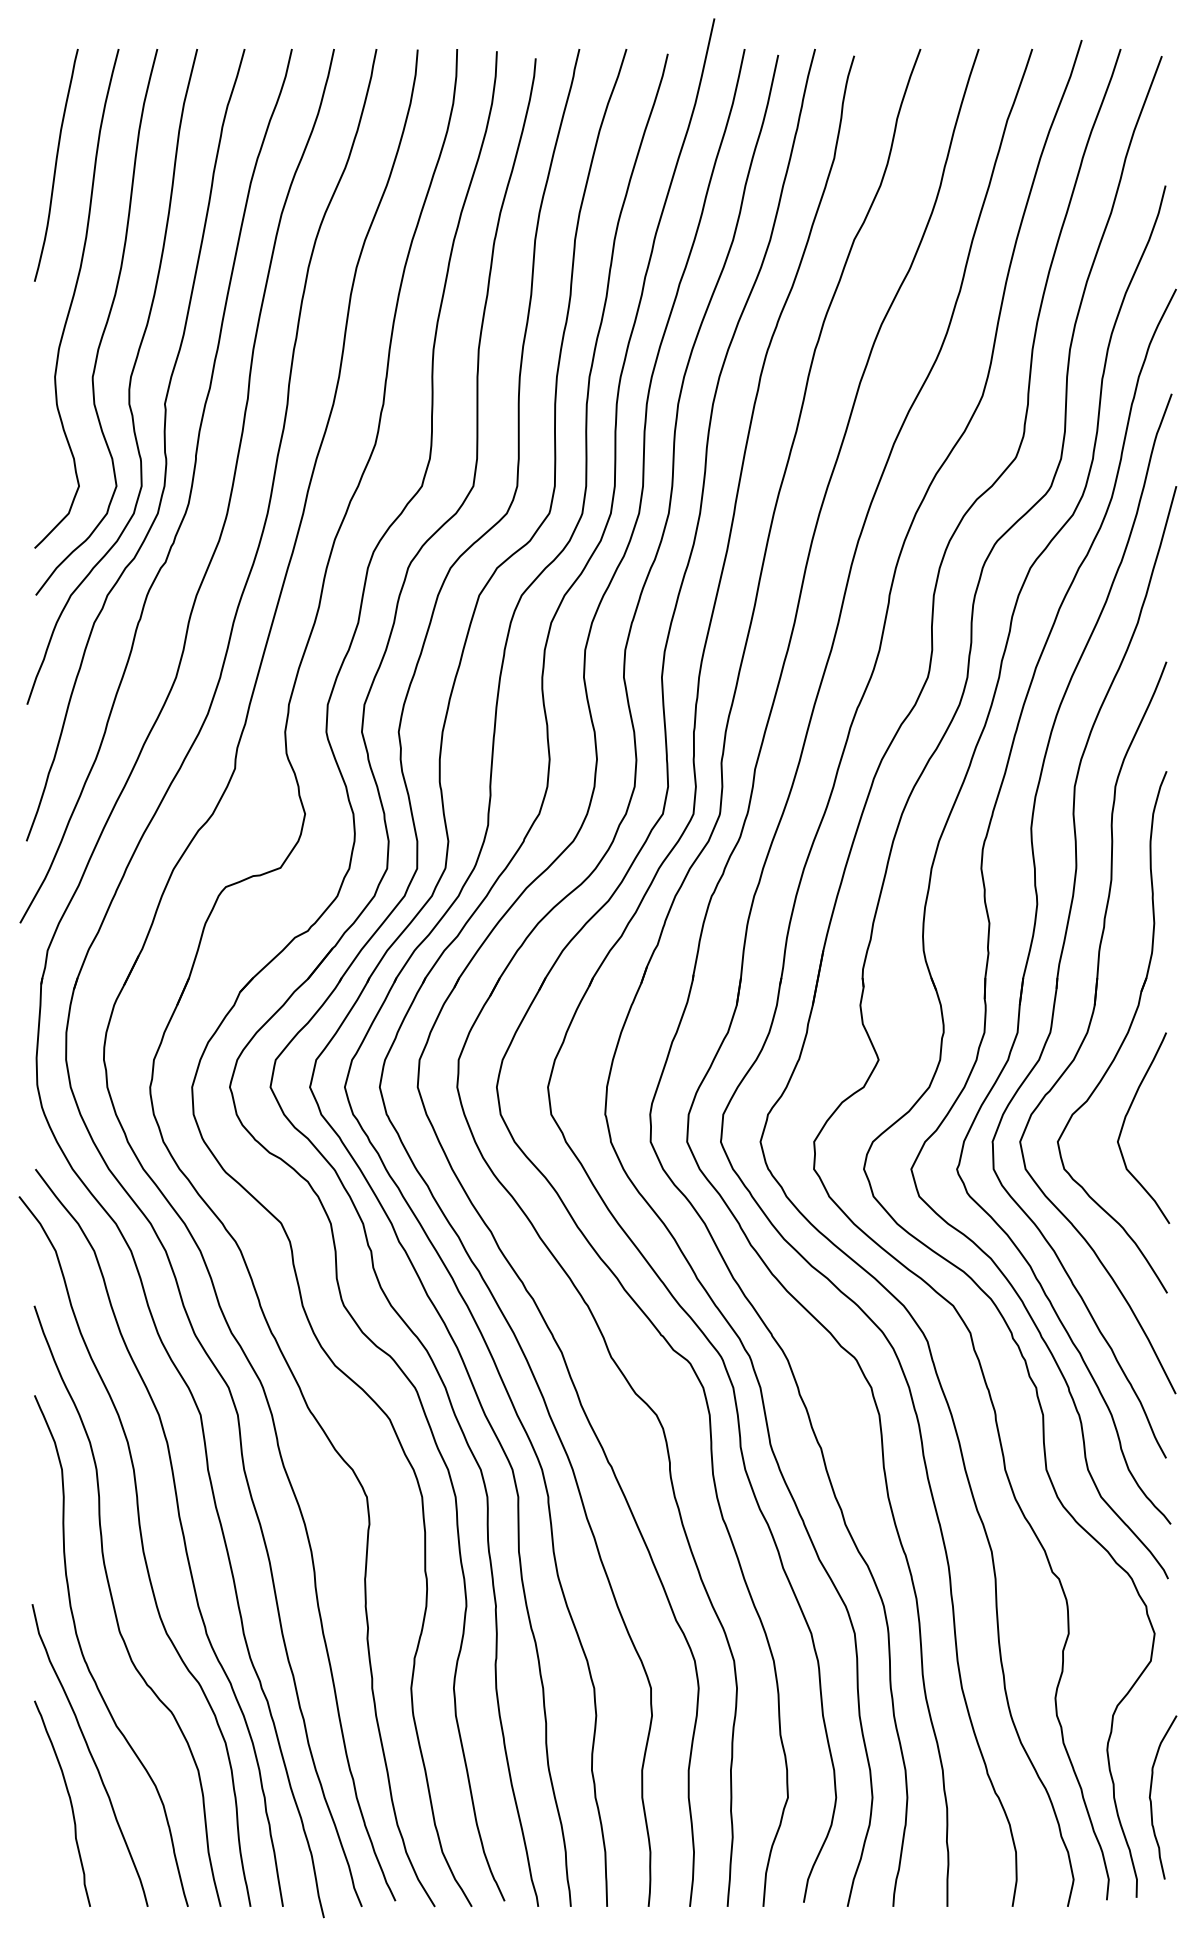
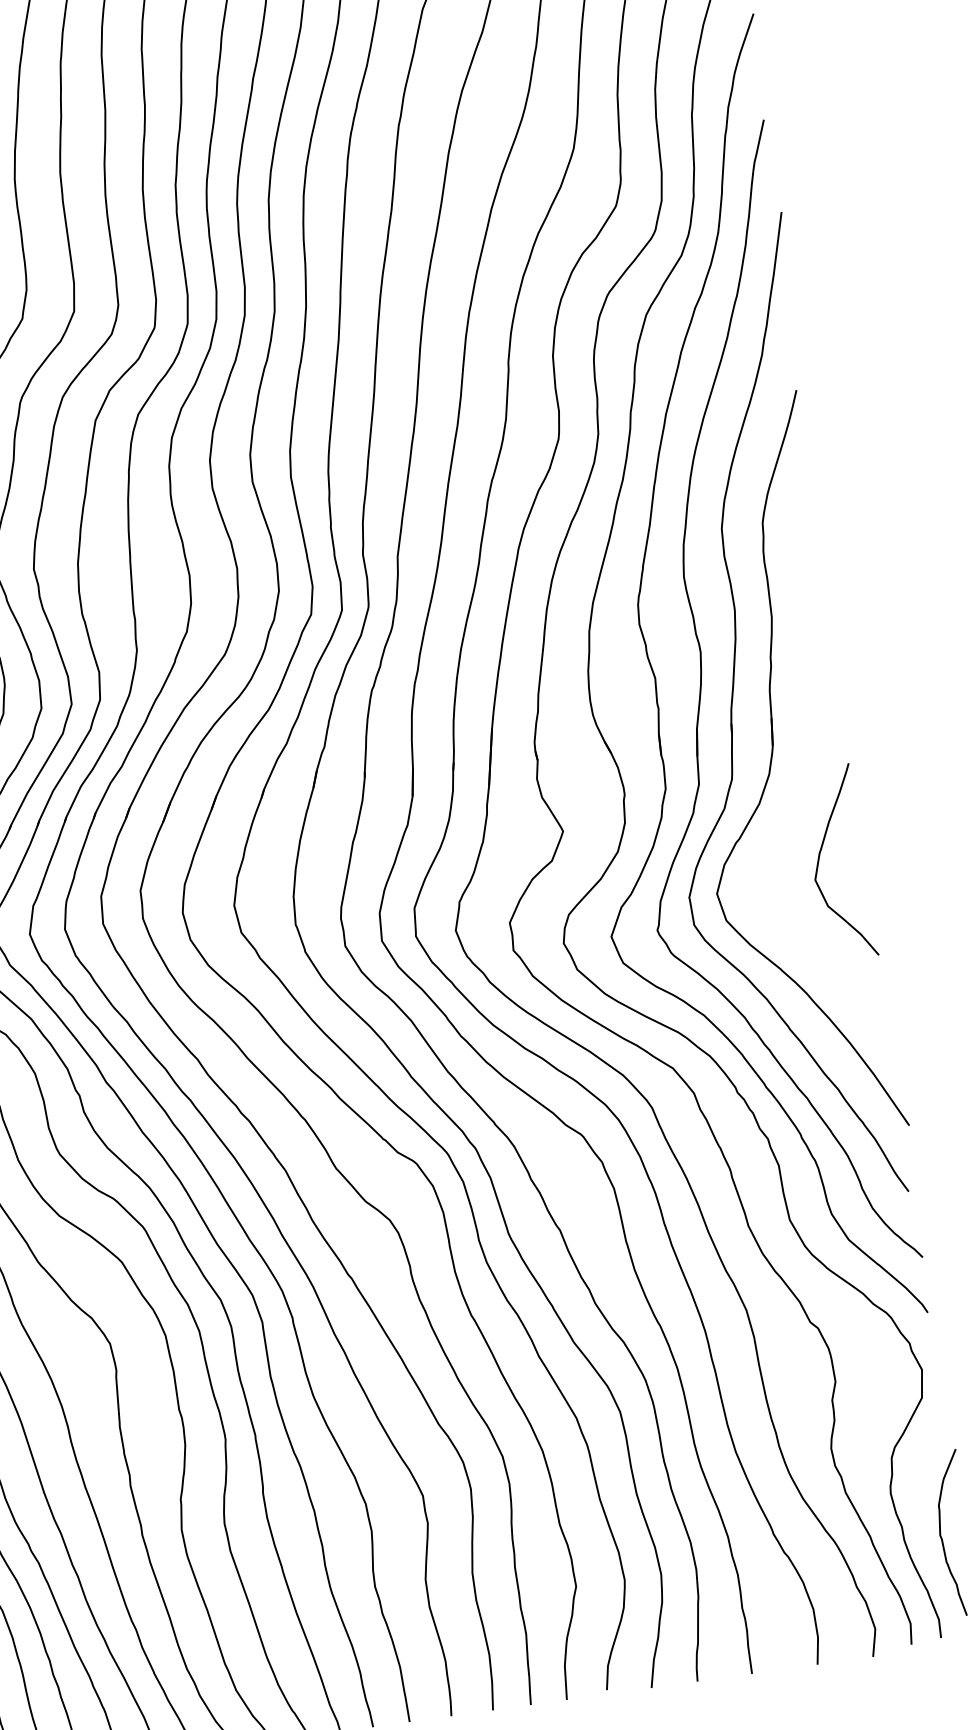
part: (1123, 1038) -> (806, 775), removed

